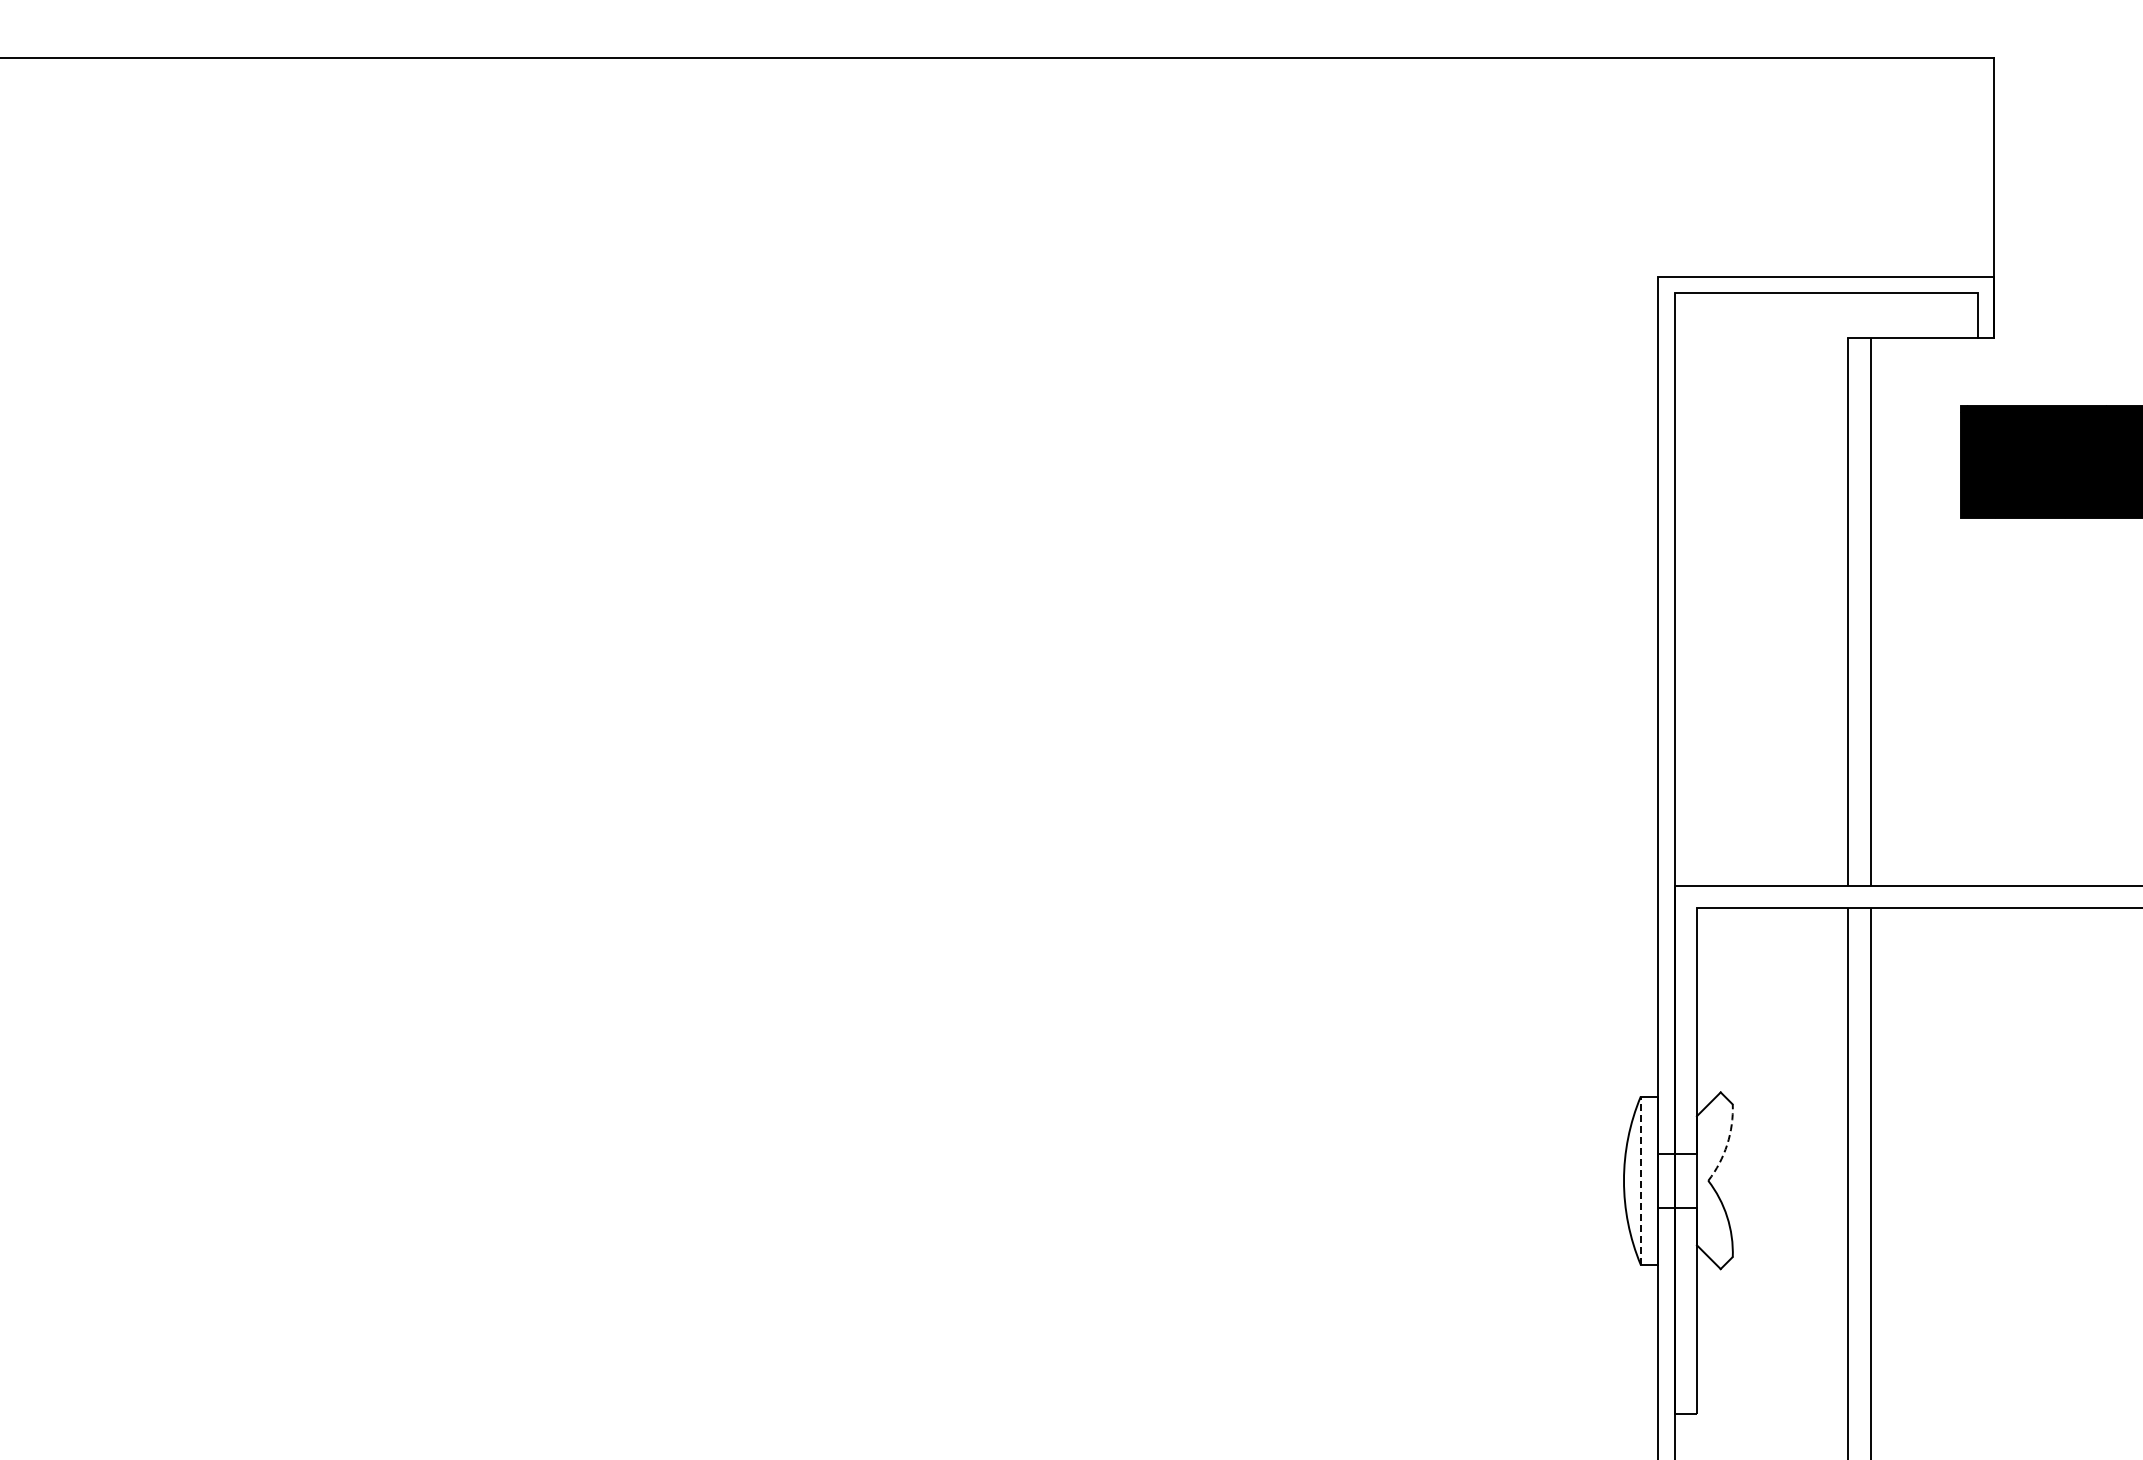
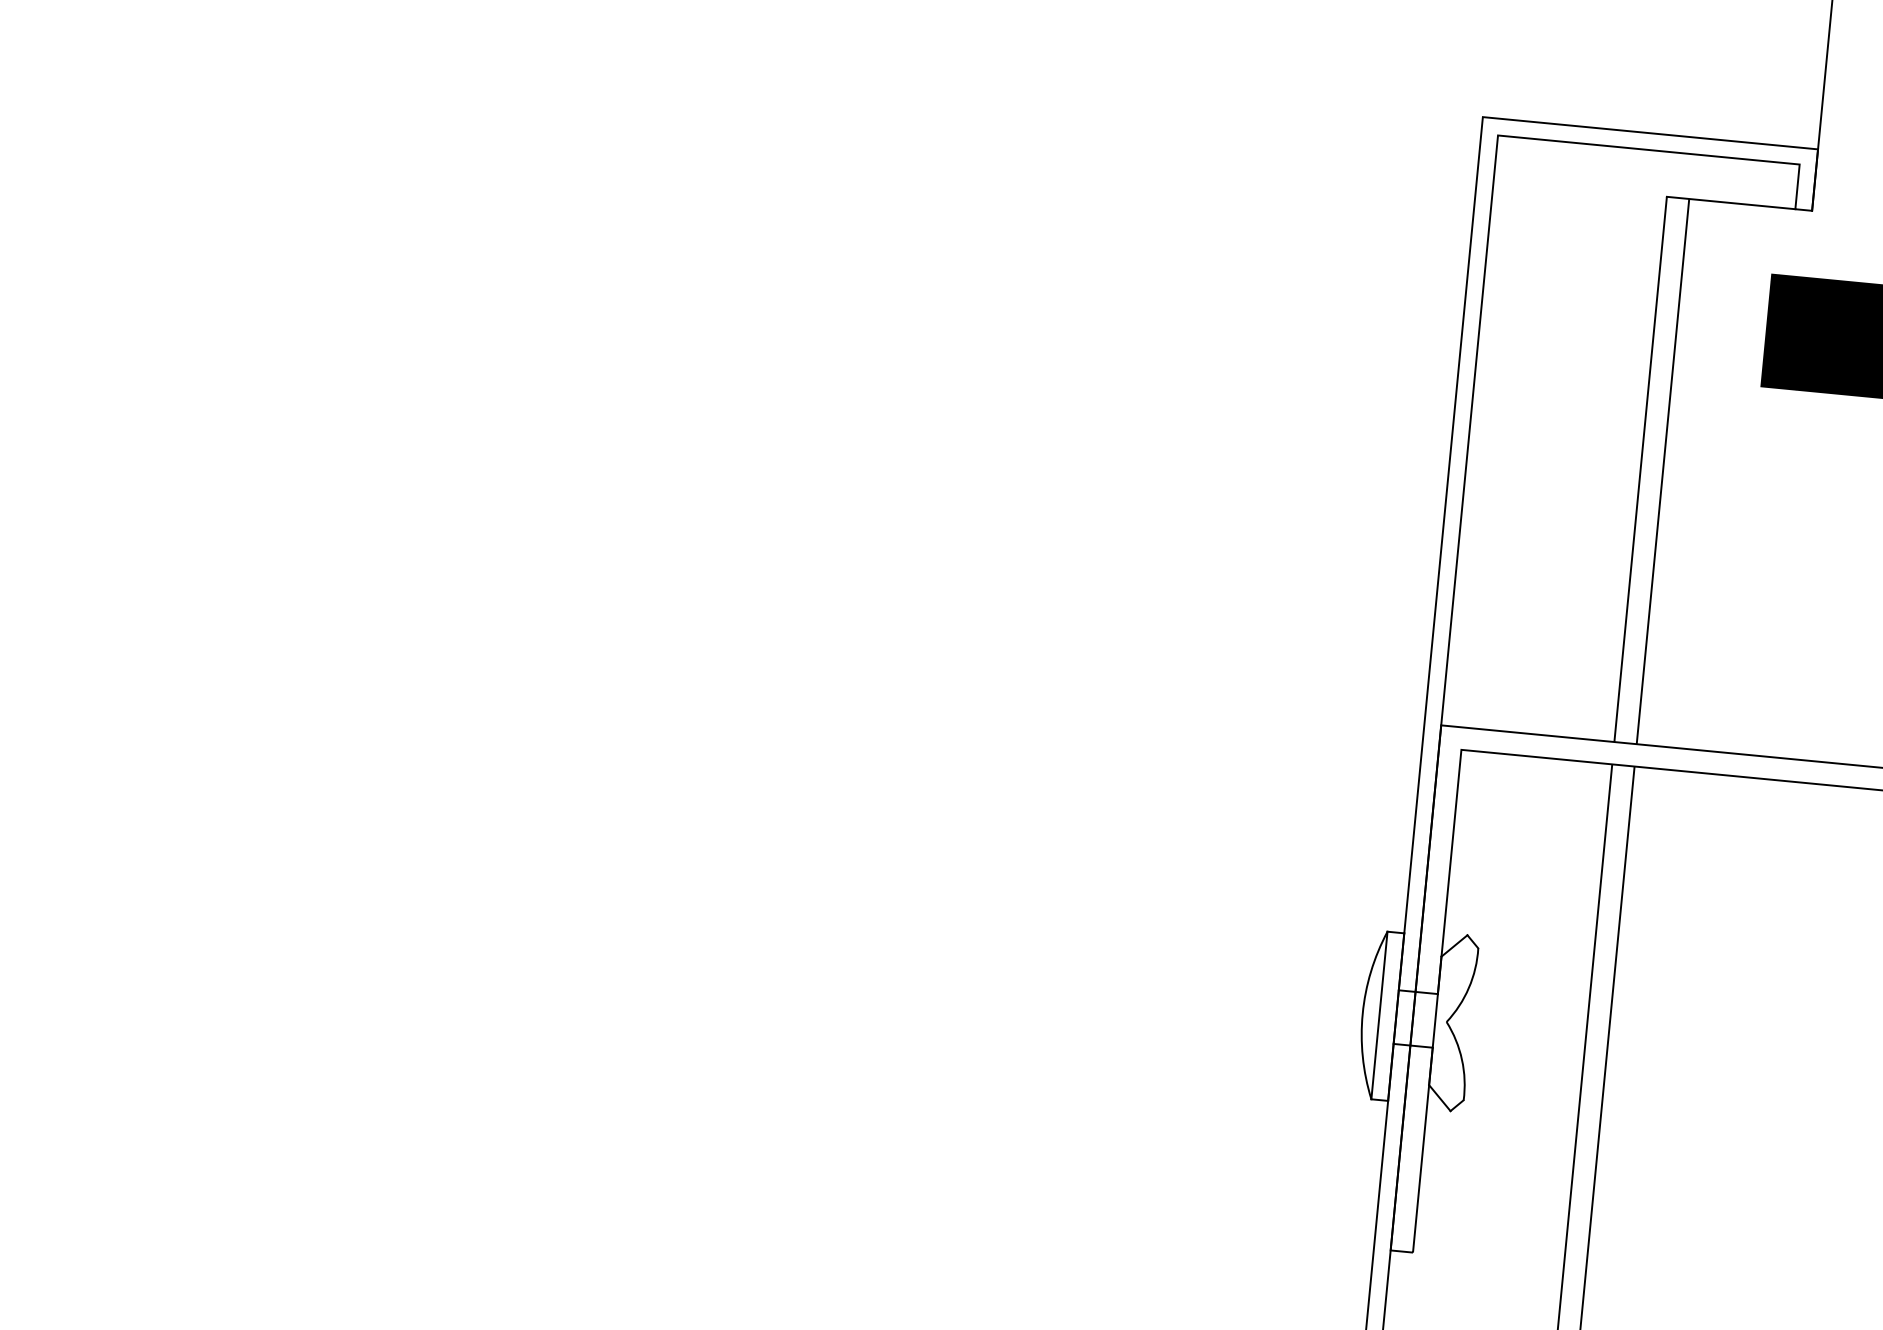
arc: (1727, 1144) -> (1469, 987), dashed -> solid
line: (1640, 1180) -> (1379, 1015), dashed -> solid

